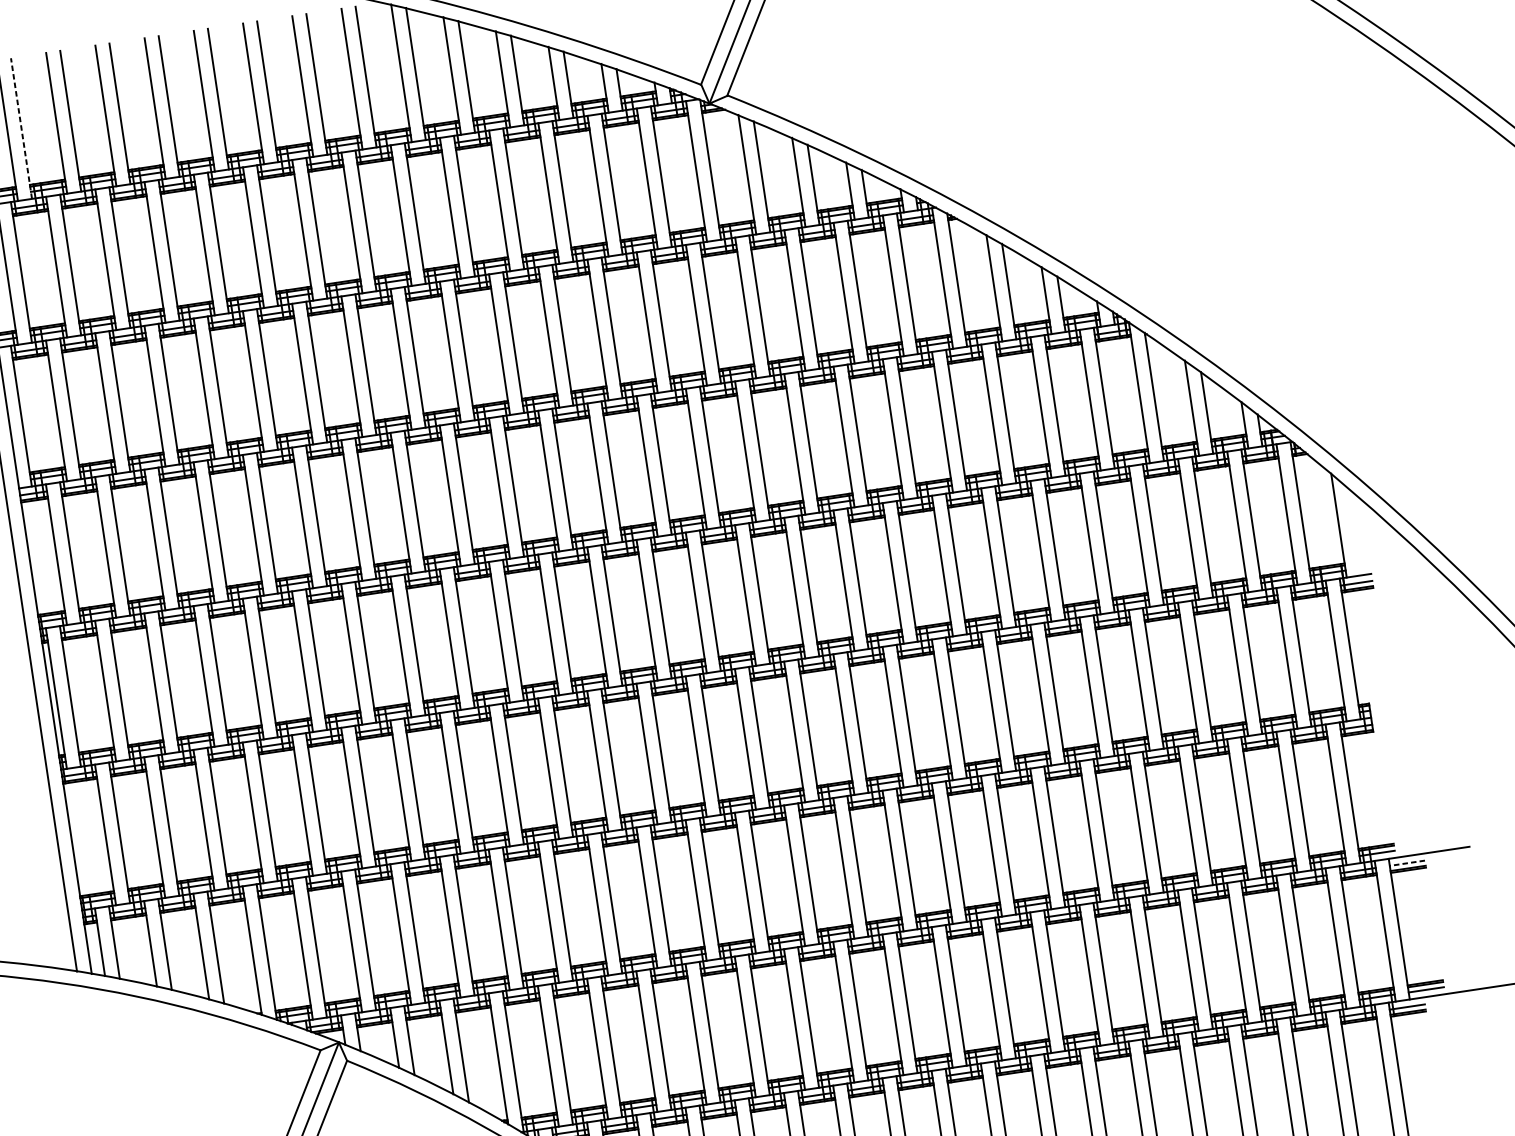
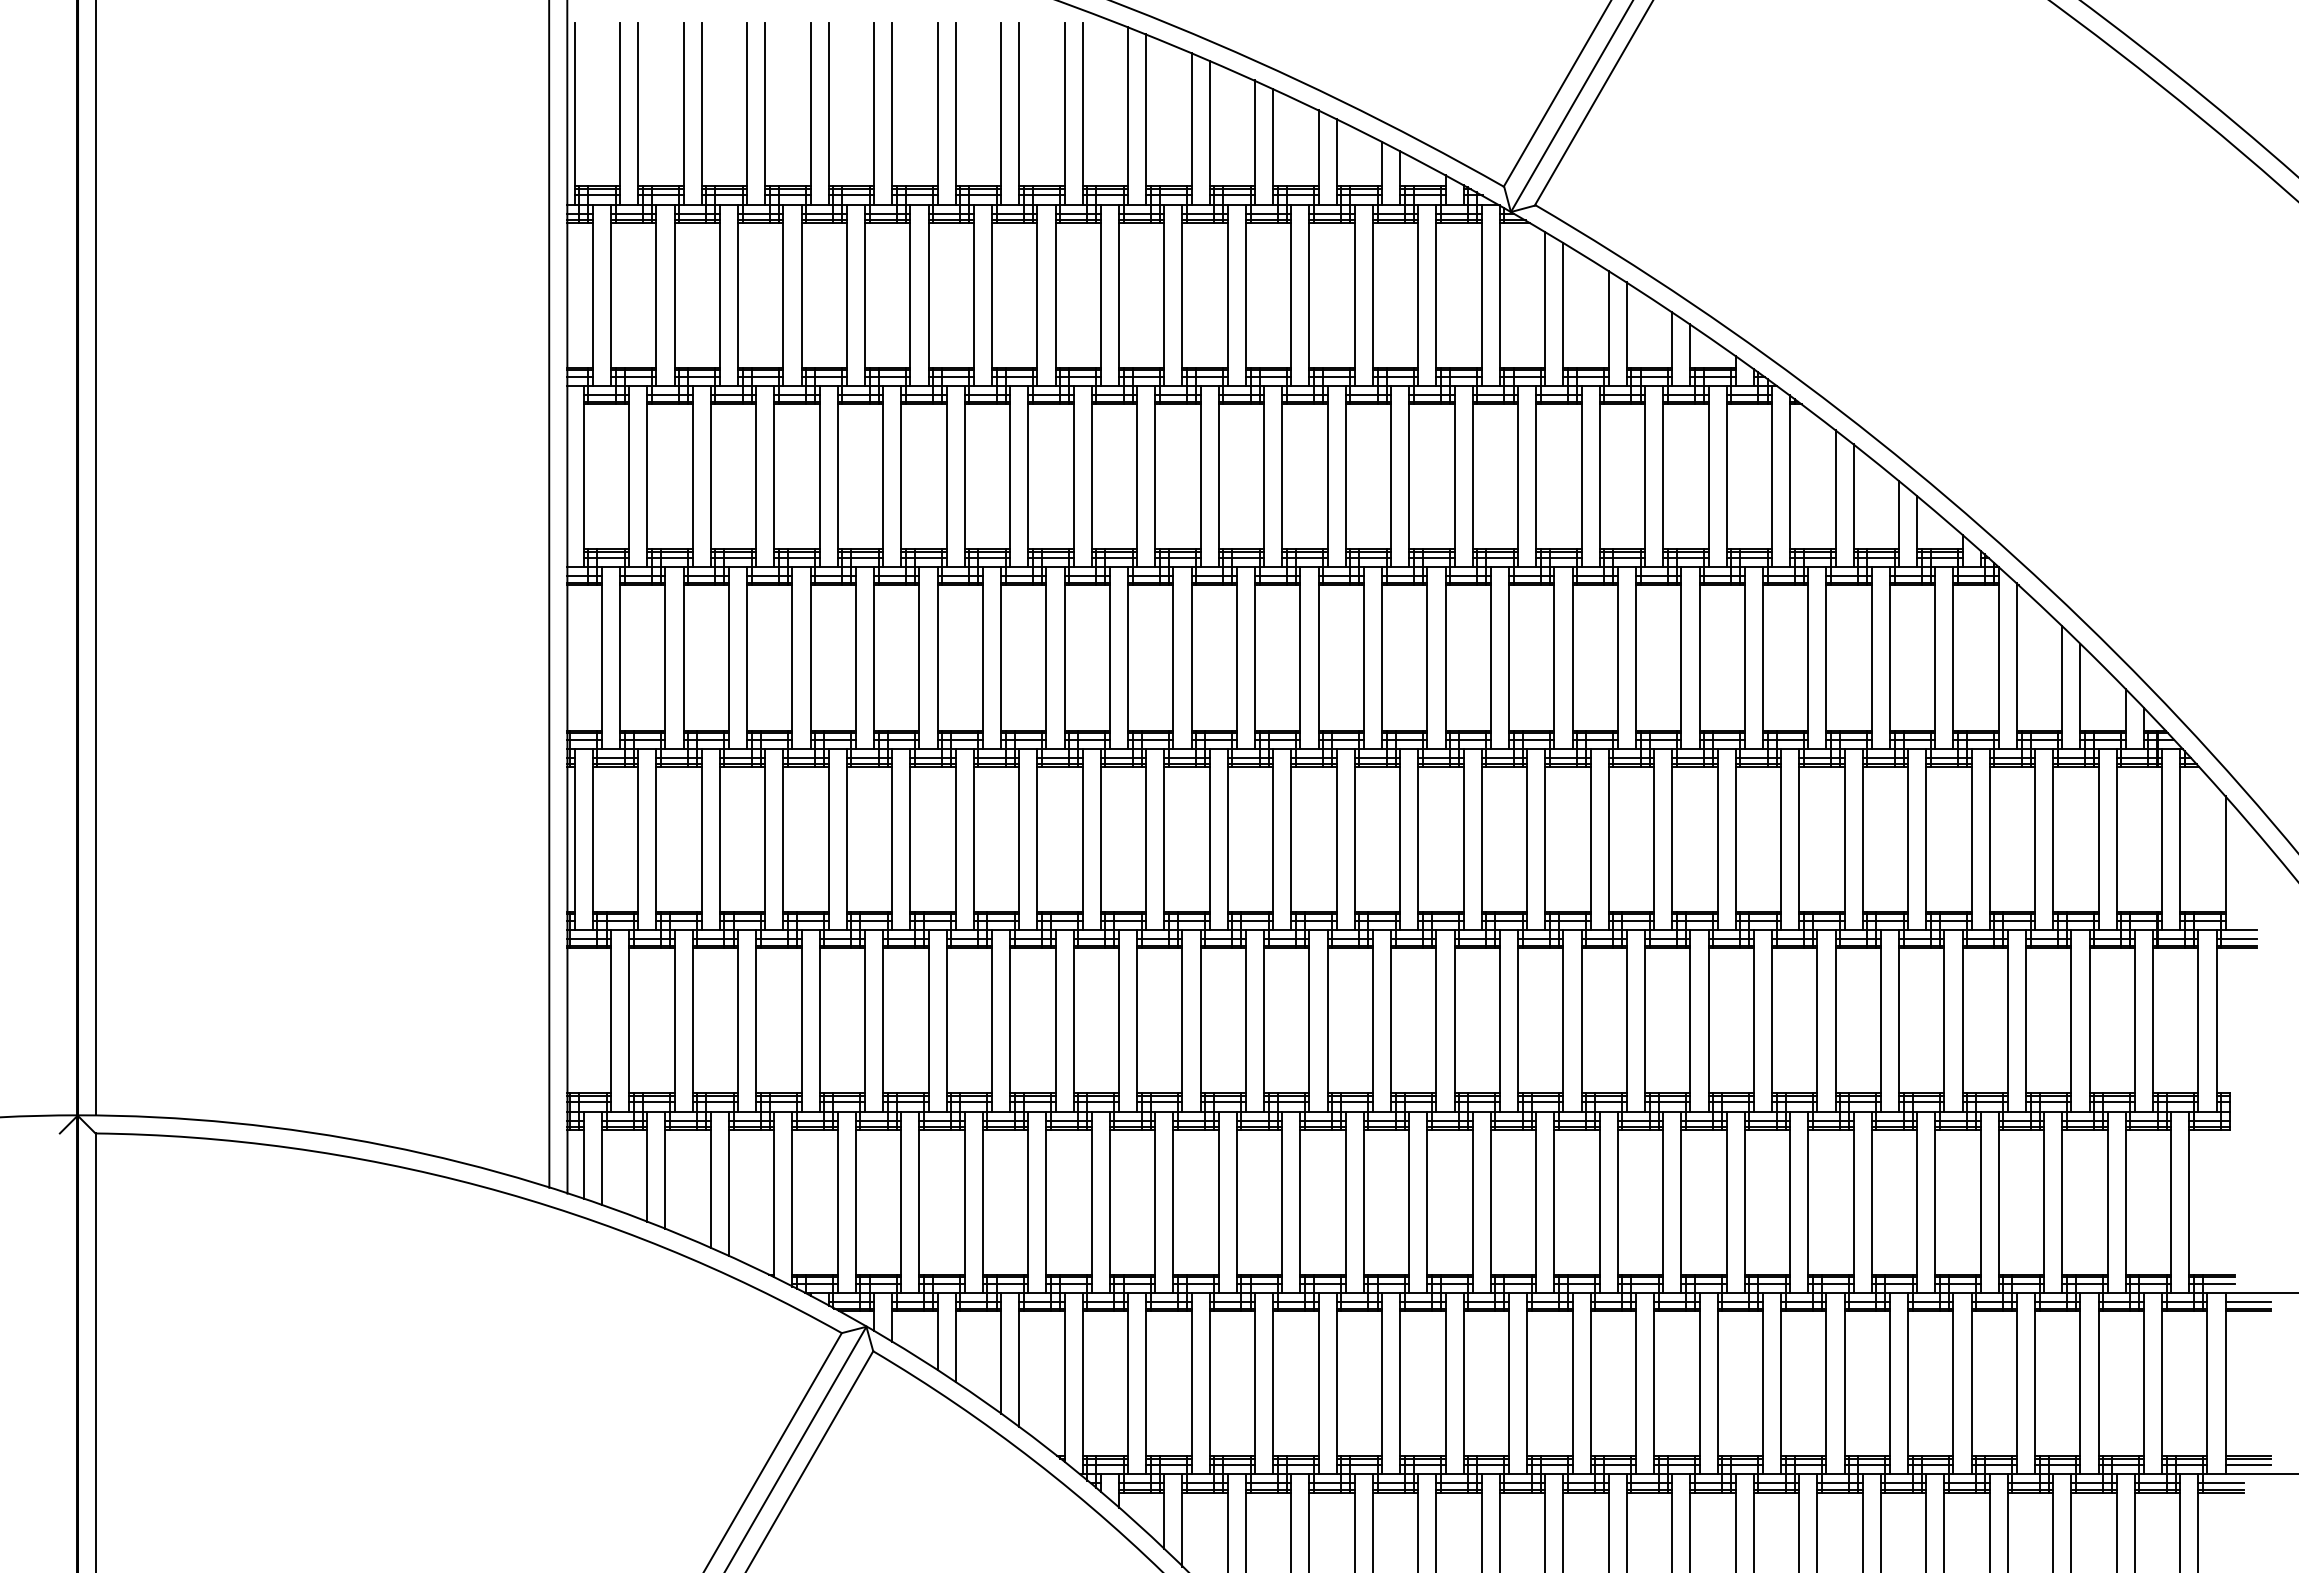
line: (21, 128) -> (638, 113), dashed -> solid
line: (1407, 863) -> (2248, 1302), dashed -> solid

